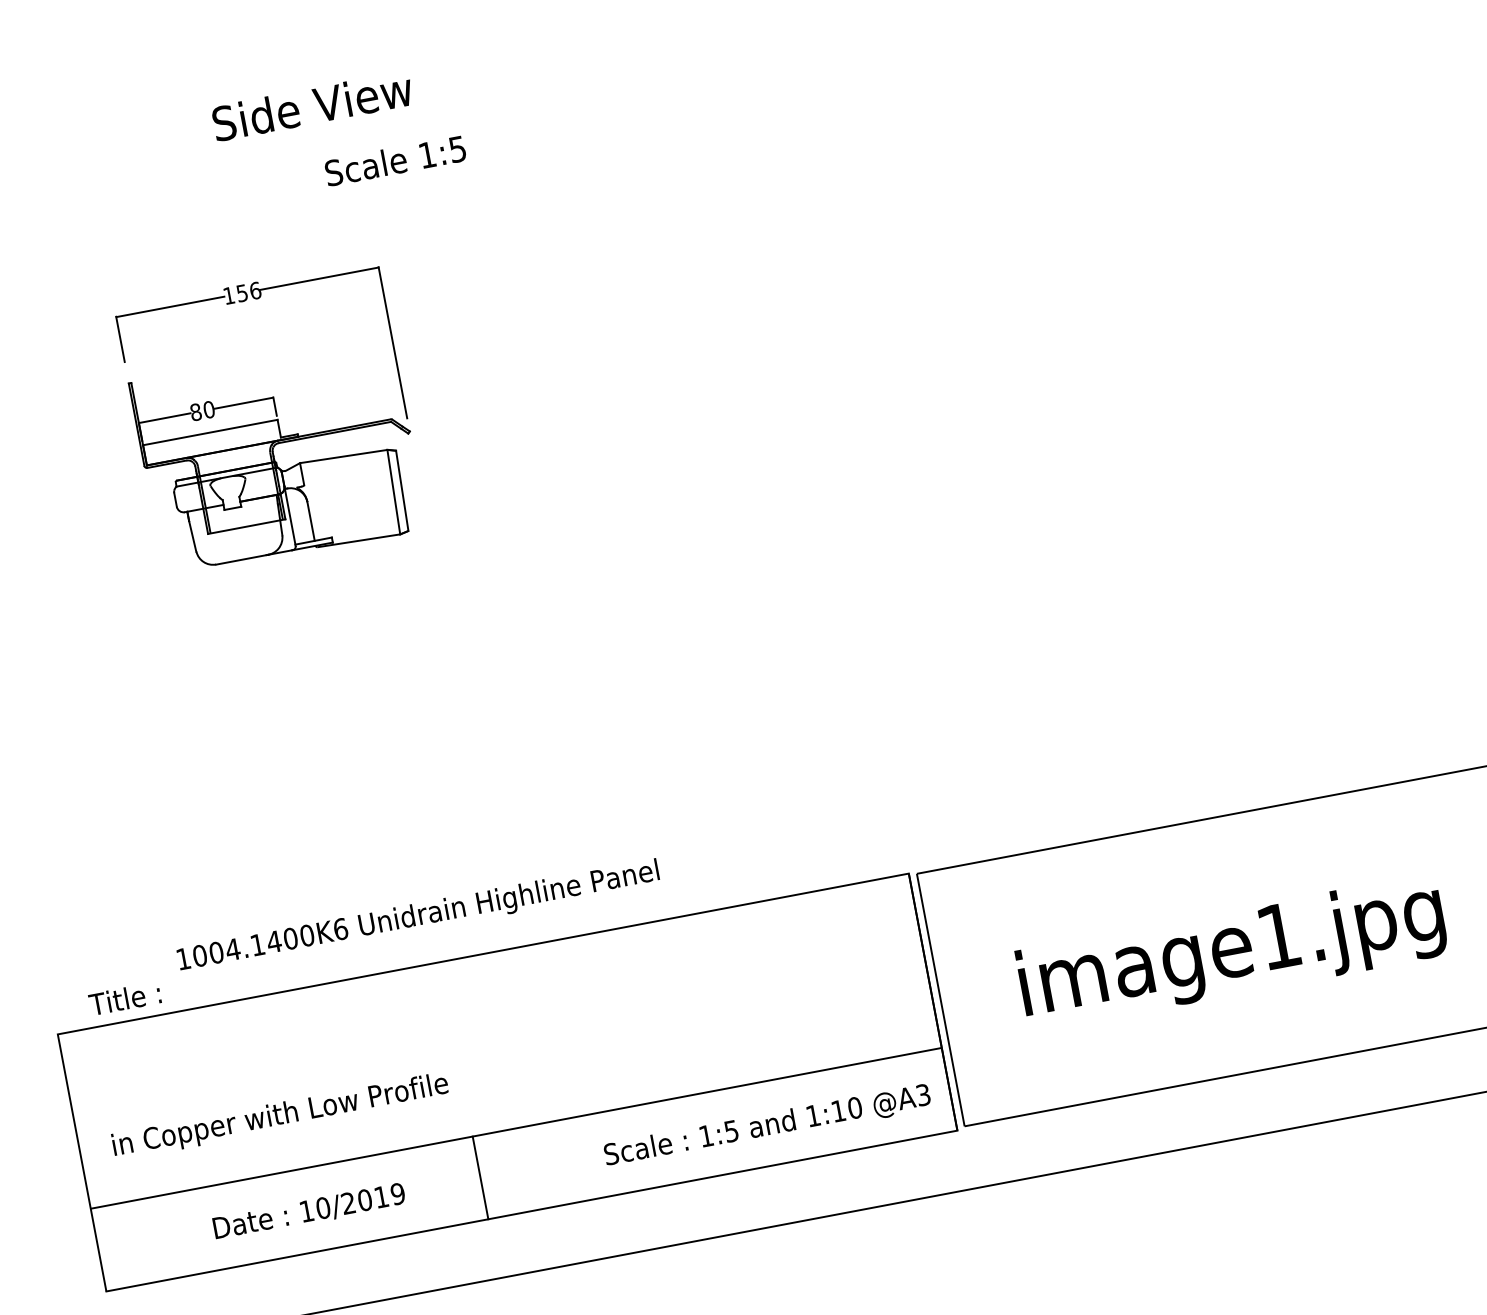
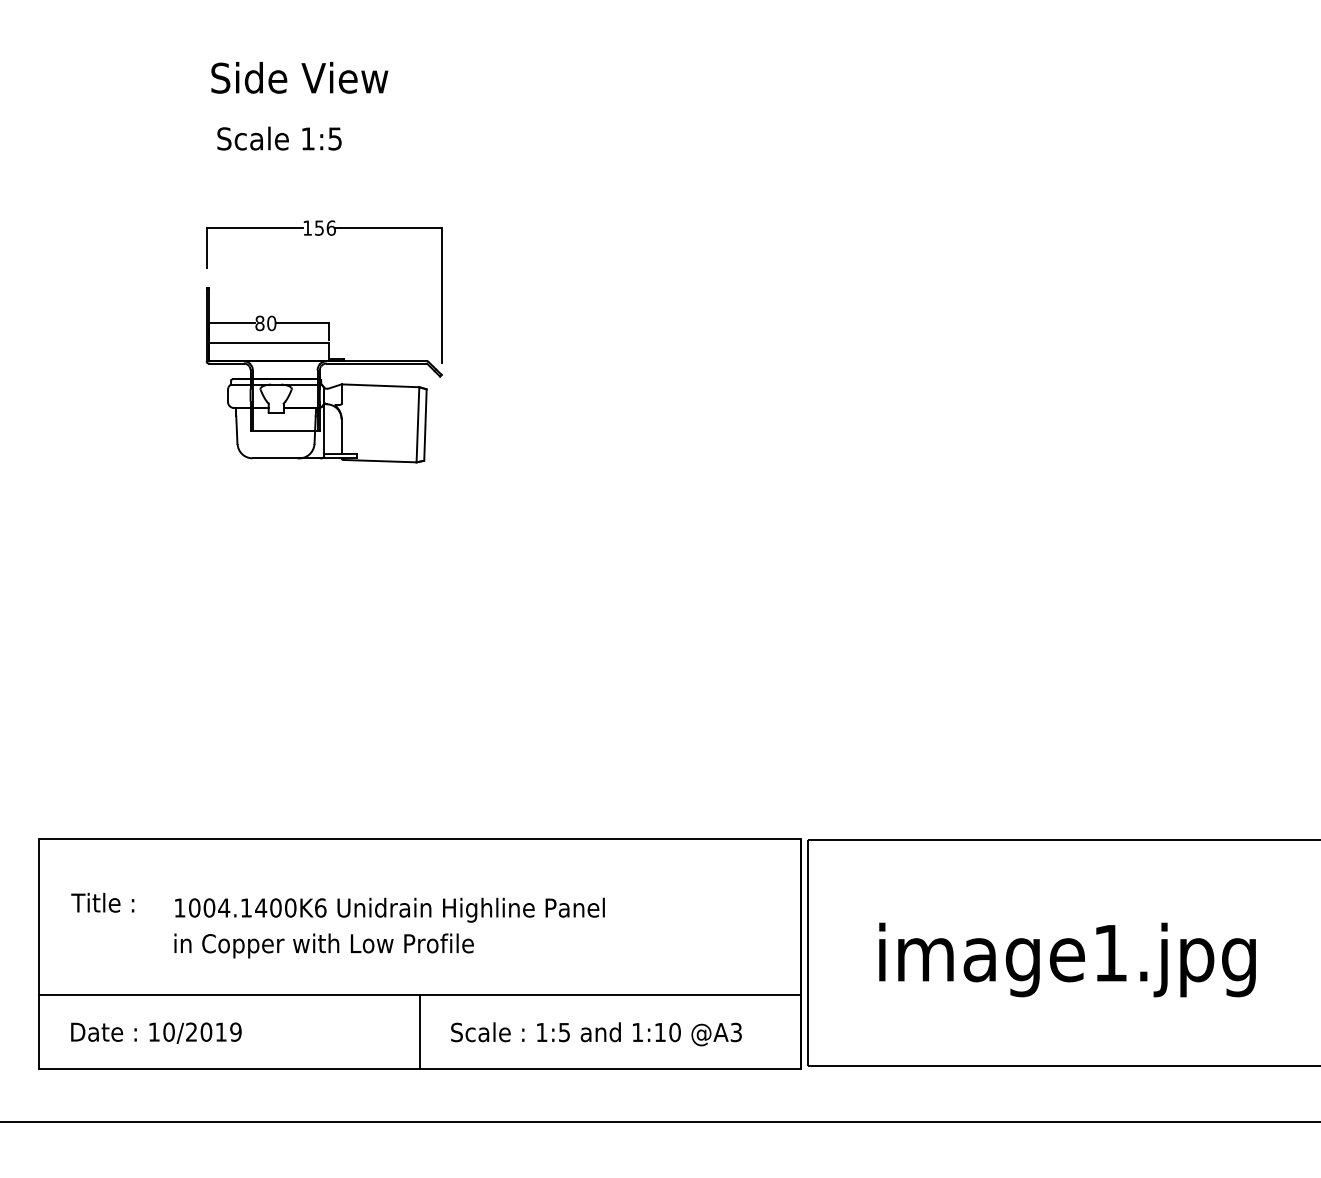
text: (312, 105) -> (299, 77), moved
text: (395, 160) -> (279, 138), moved
text: (417, 916) -> (389, 909), moved
text: (124, 998) -> (102, 902), moved
text: (279, 1116) -> (323, 945), moved
text: (767, 1126) -> (596, 1034), moved
line: (480, 1177) -> (419, 1031), moved
text: (309, 1211) -> (156, 1032), moved

